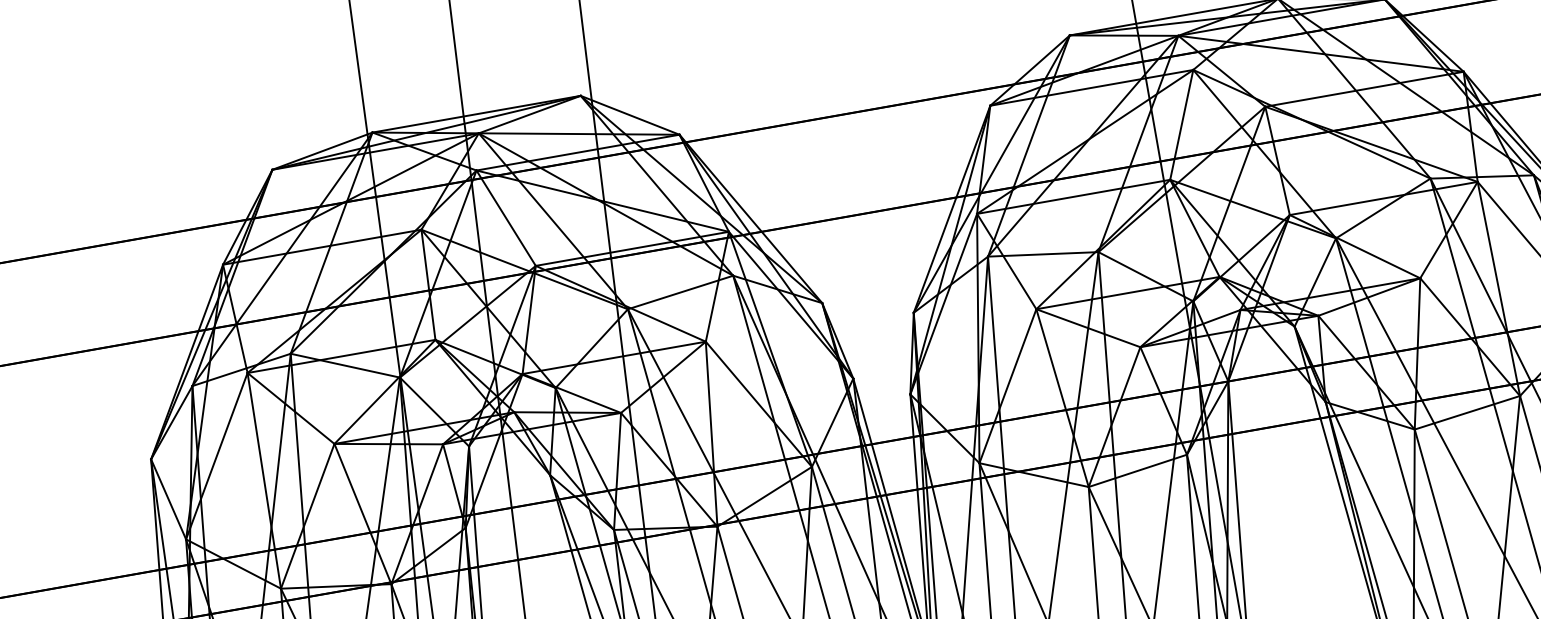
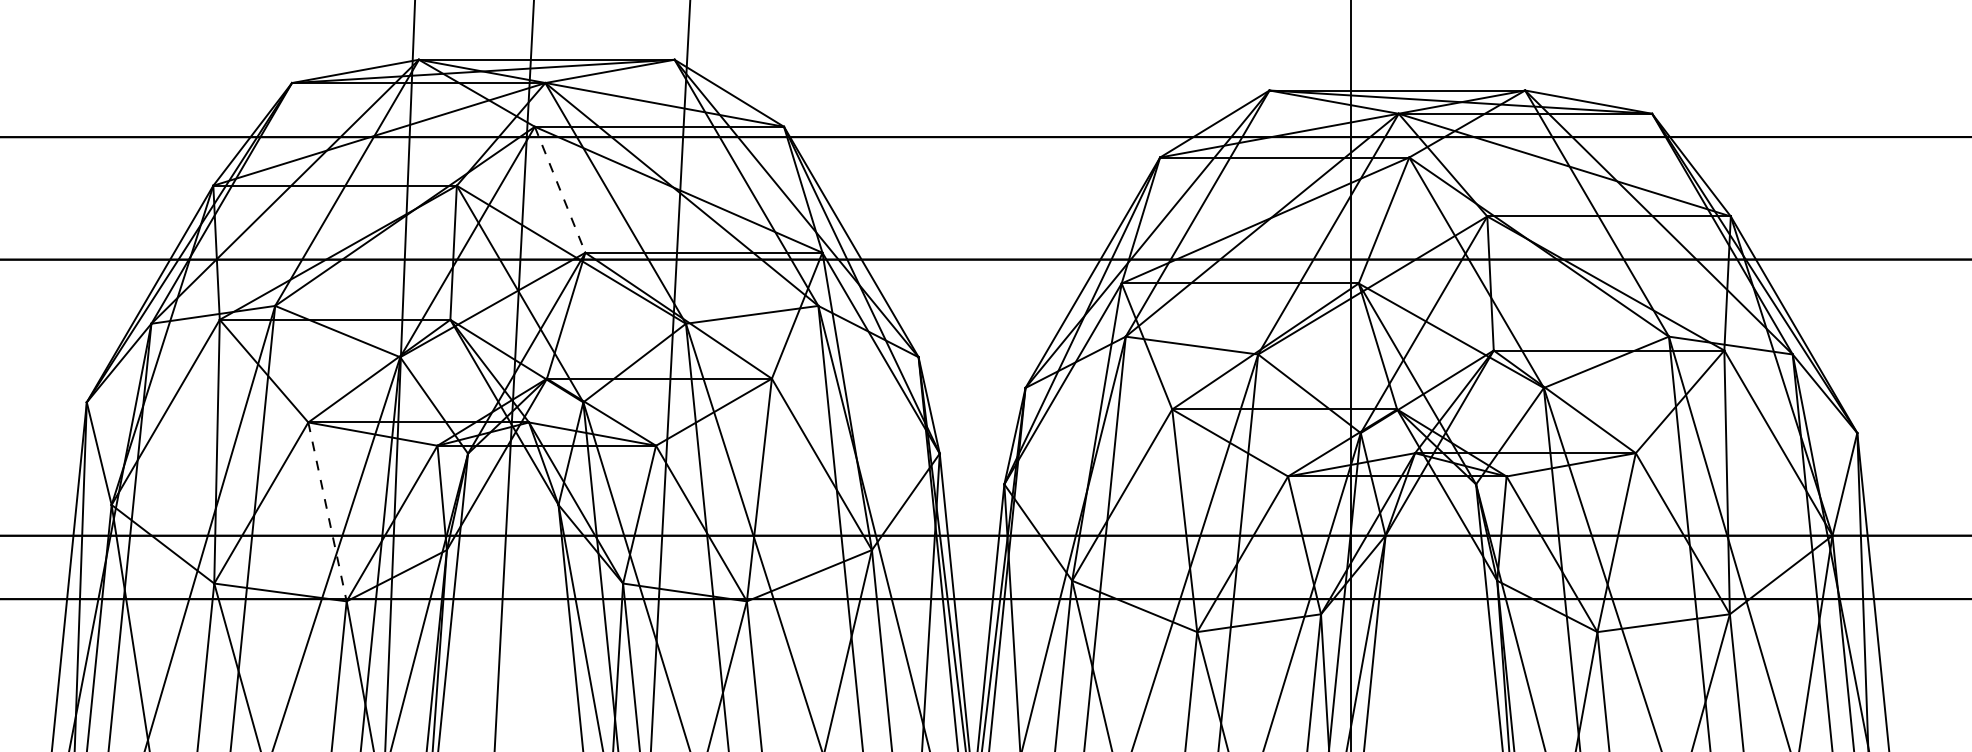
line: (506, 217) -> (560, 189), solid -> dashed
line: (363, 514) -> (327, 512), solid -> dashed

